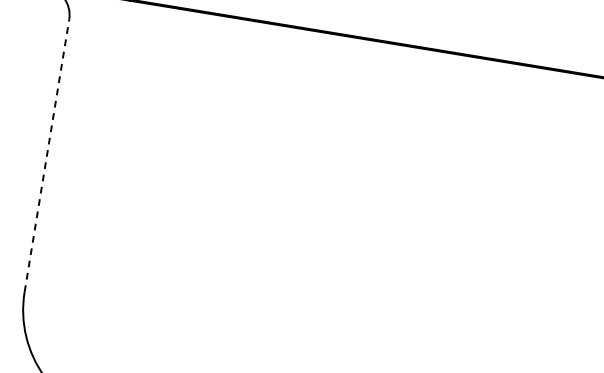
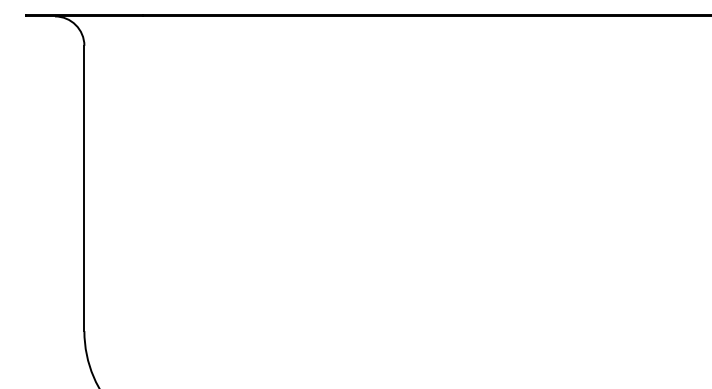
line: (47, 155) -> (84, 188), dashed -> solid

